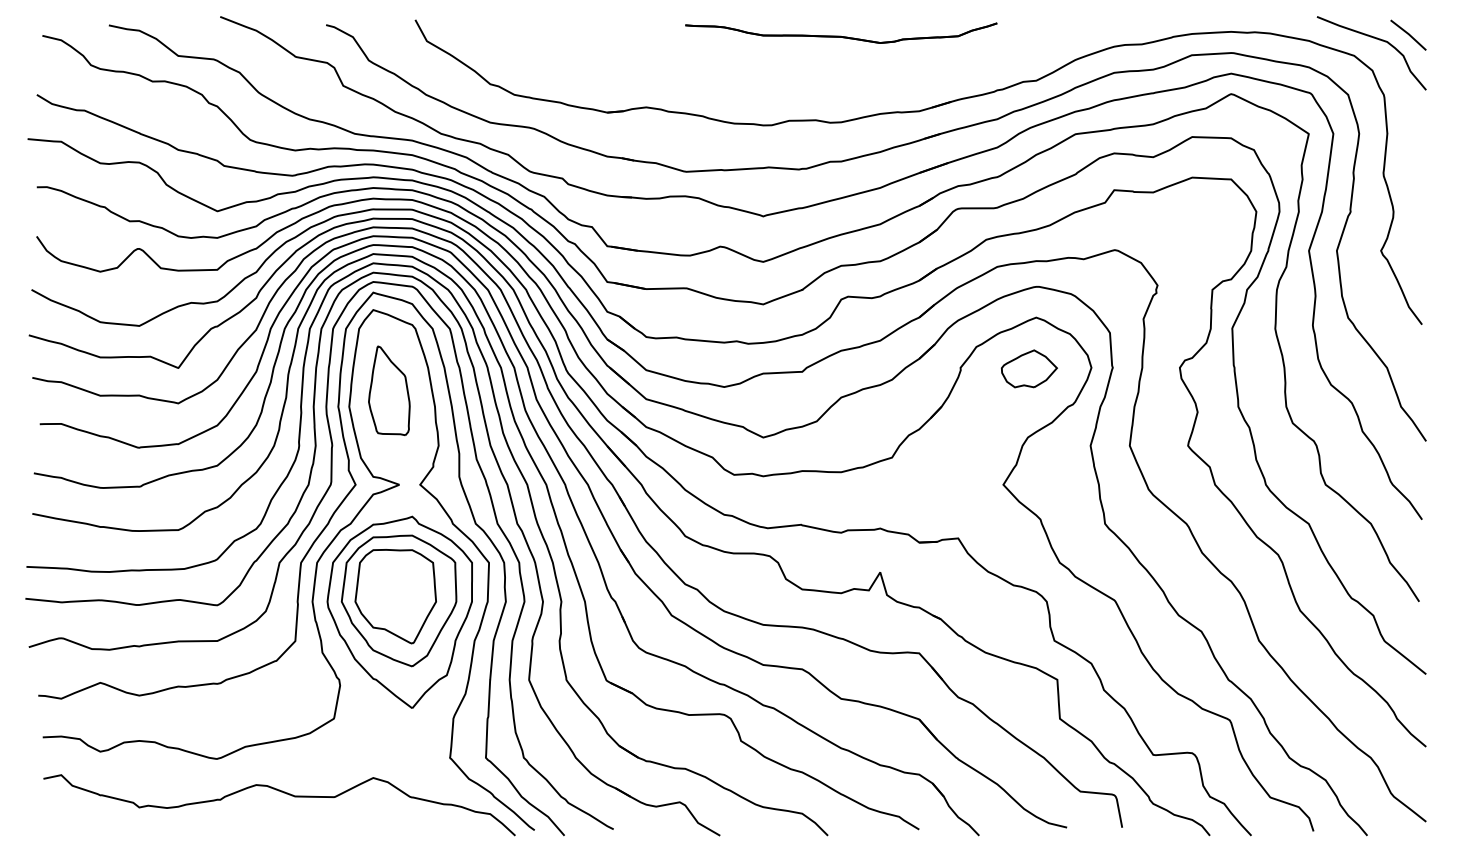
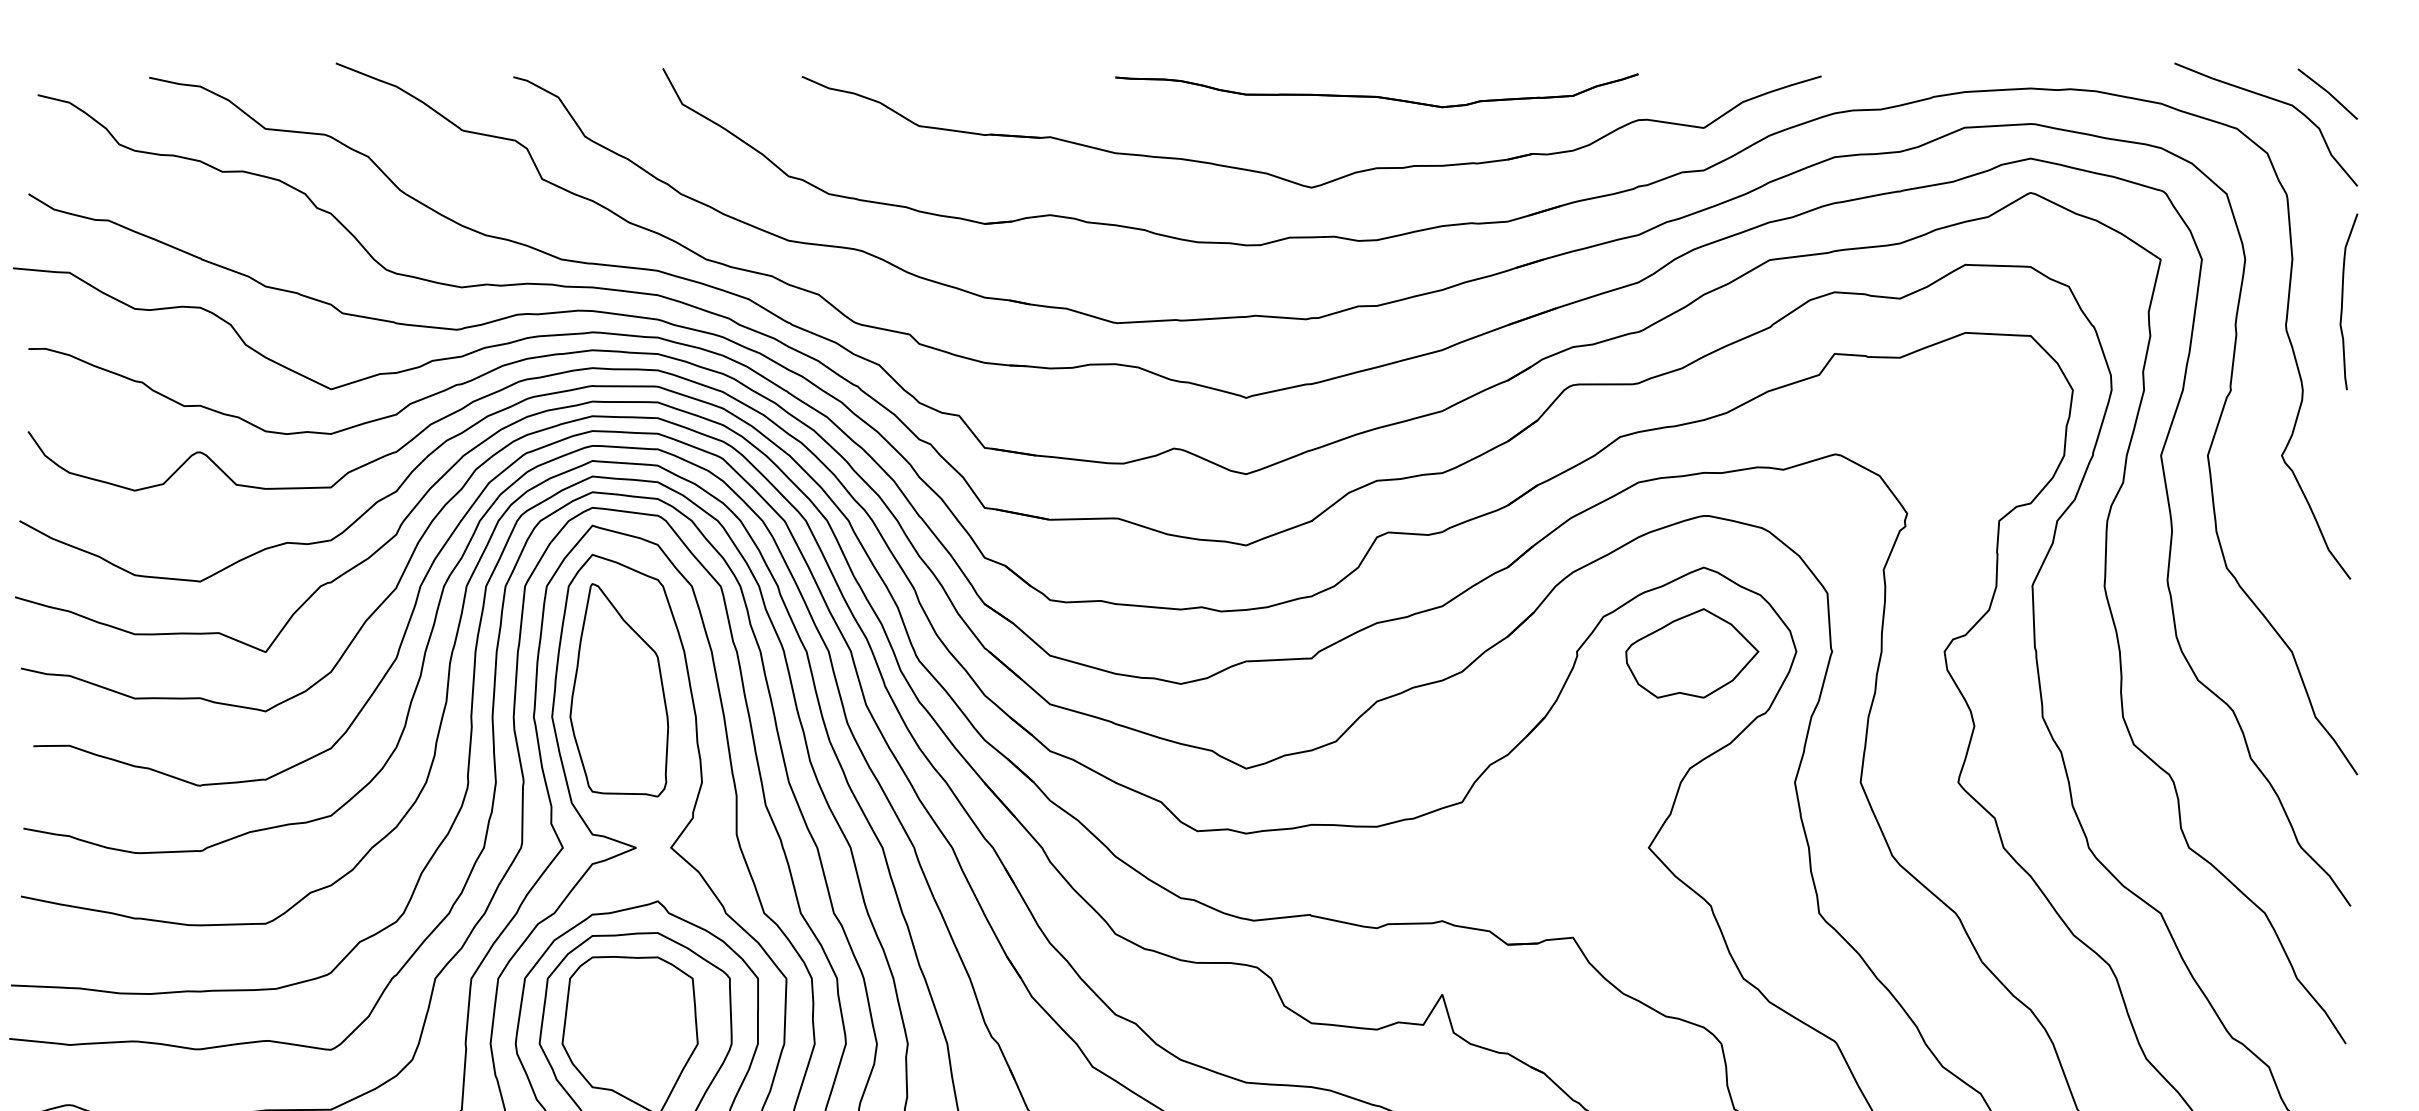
part: (812, 86) -> (1328, 180), added
curve: (1417, 158) -> (2342, 300), added
part: (1029, 368) -> (1692, 652), size x1.43
part: (389, 390) -> (619, 689), size x1.43

